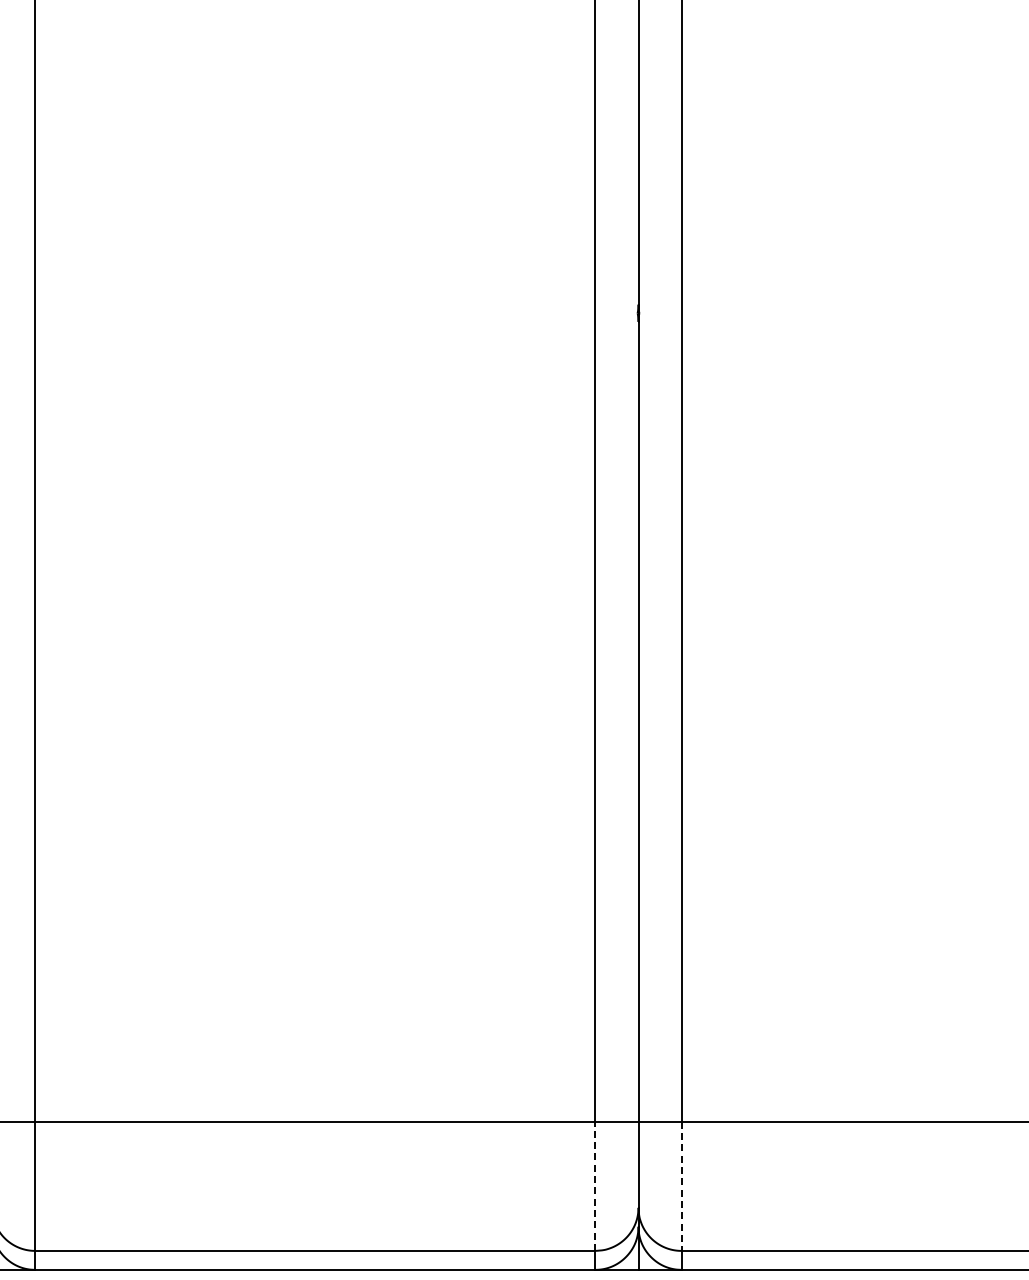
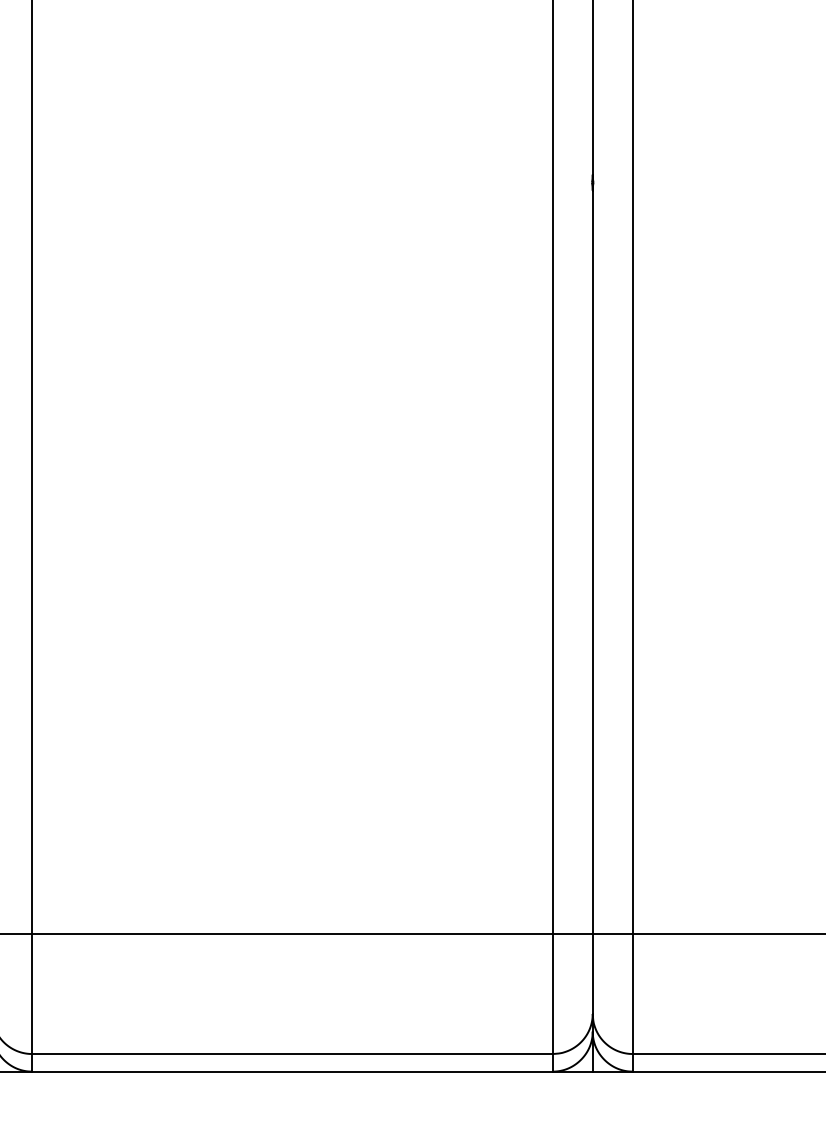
line: (595, 1186) -> (552, 994), dashed -> solid
line: (681, 1186) -> (632, 994), dashed -> solid

